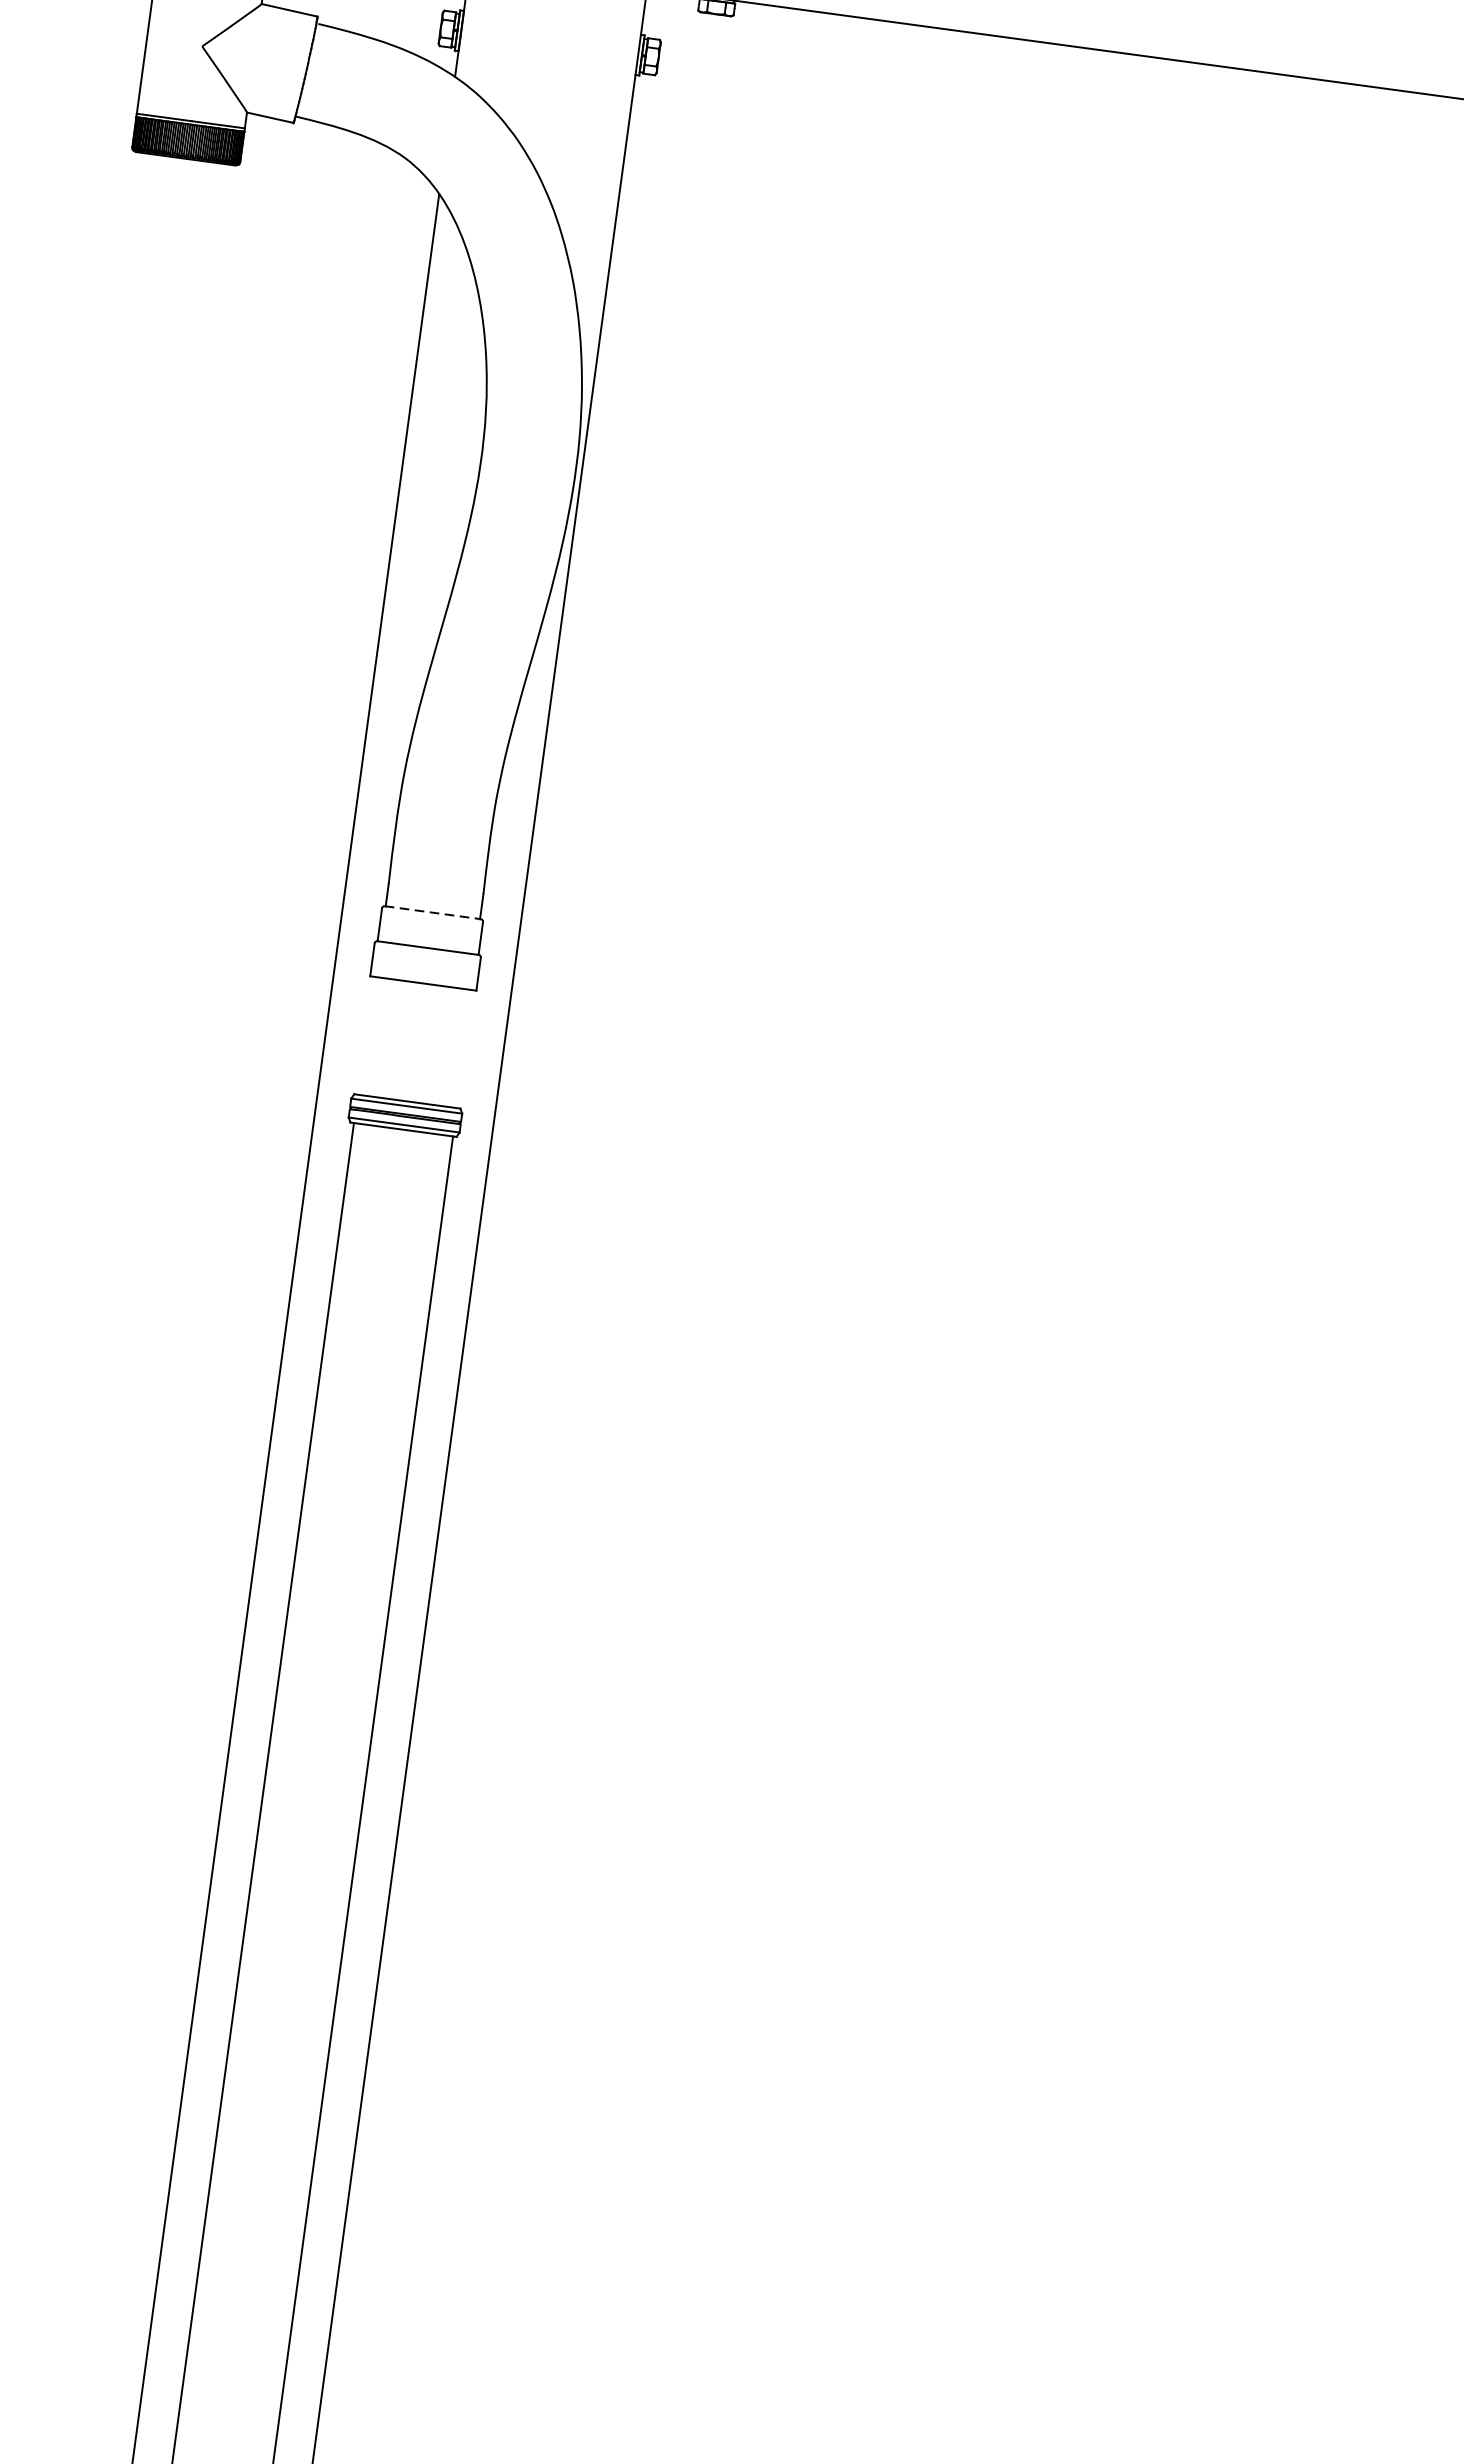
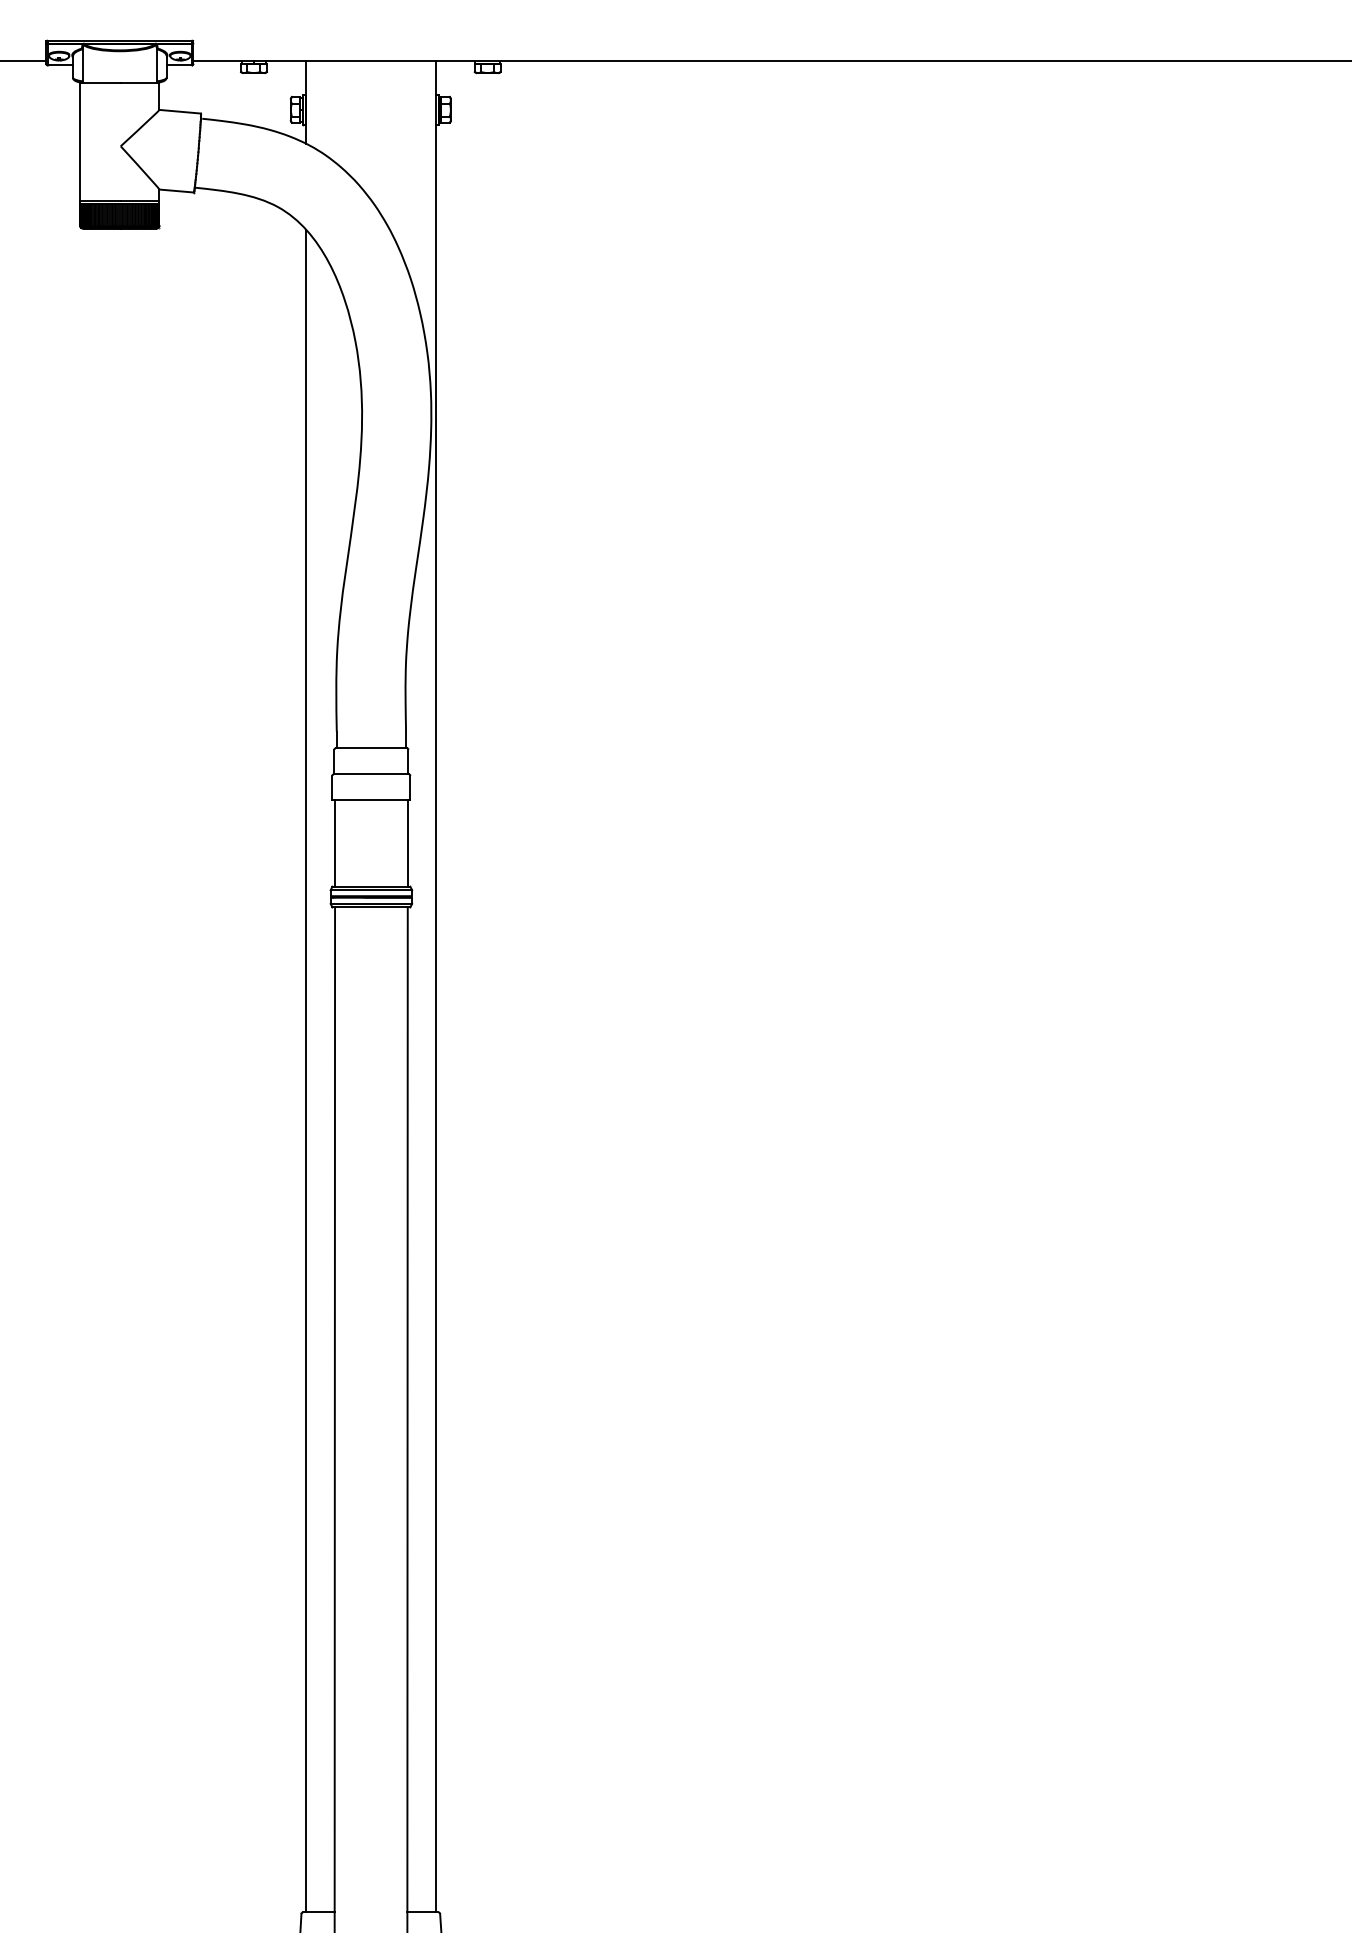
line: (432, 913) -> (371, 748), dashed -> solid
line: (366, 1036) -> (335, 843), added
line: (464, 1049) -> (407, 843), added

